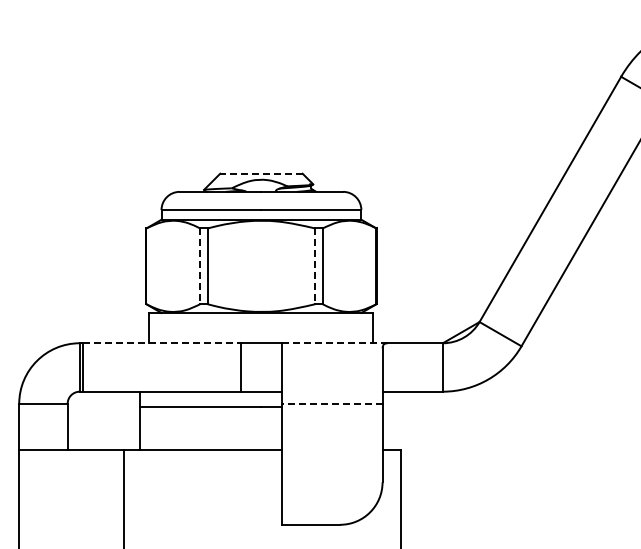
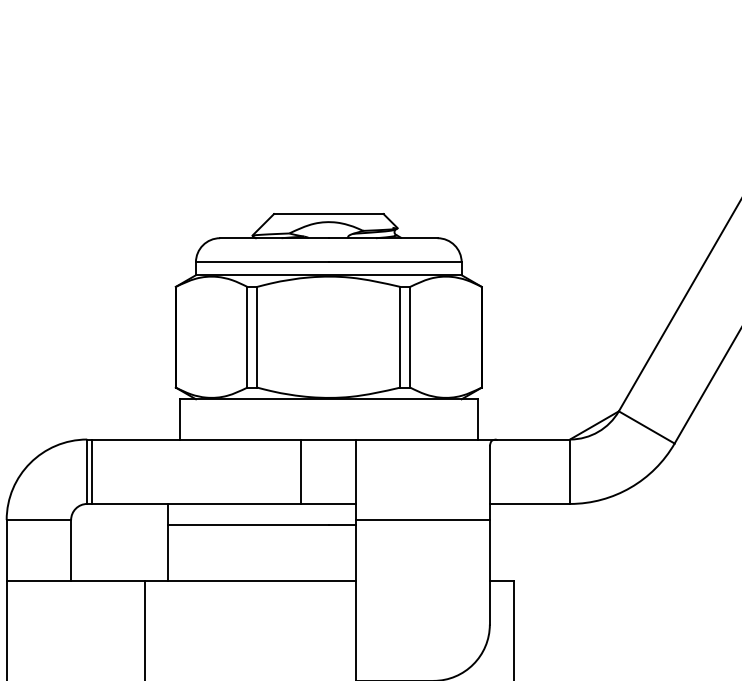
line: (260, 173) -> (327, 213), dashed -> solid
line: (200, 266) -> (247, 337), dashed -> solid
line: (315, 266) -> (400, 337), dashed -> solid
line: (162, 343) -> (197, 439), dashed -> solid
line: (334, 343) -> (425, 439), dashed -> solid
line: (331, 403) -> (421, 519), dashed -> solid

